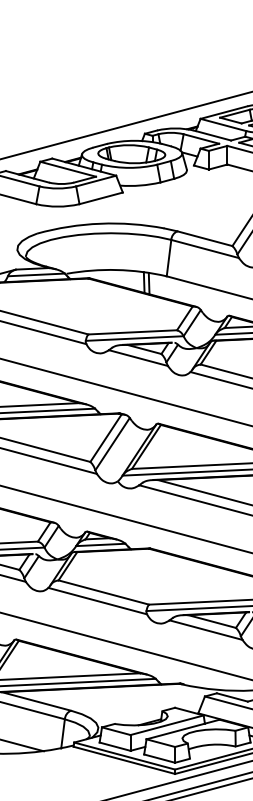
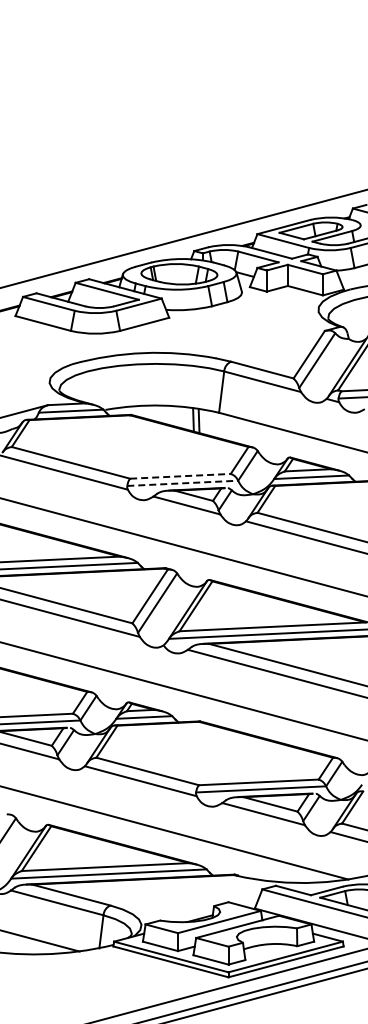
line: (132, 332) -> (180, 476), solid -> dashed
line: (134, 338) -> (182, 483), solid -> dashed

